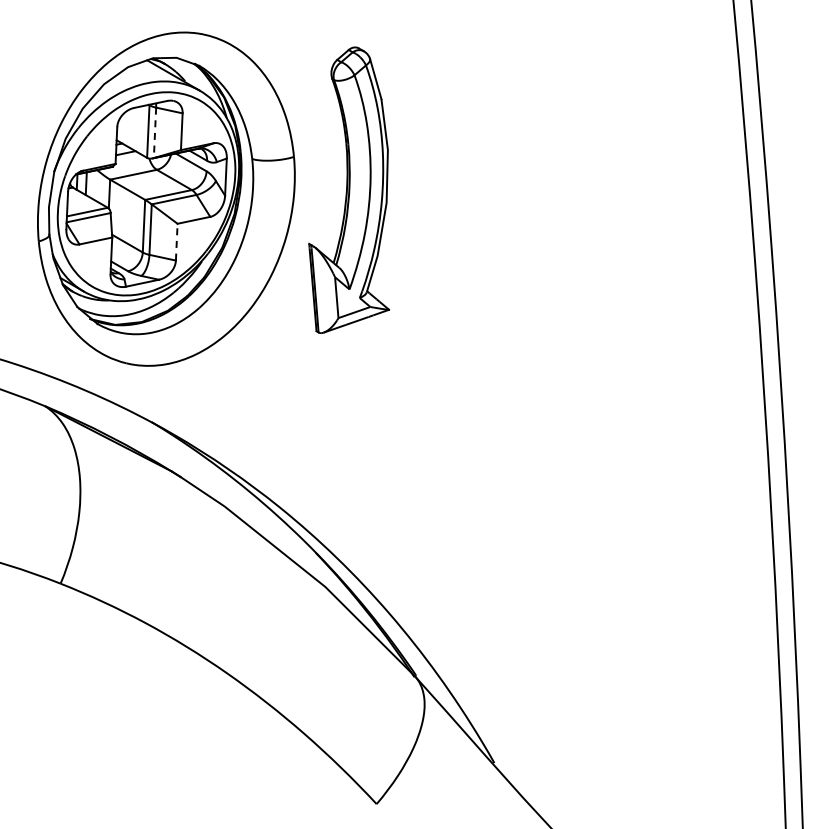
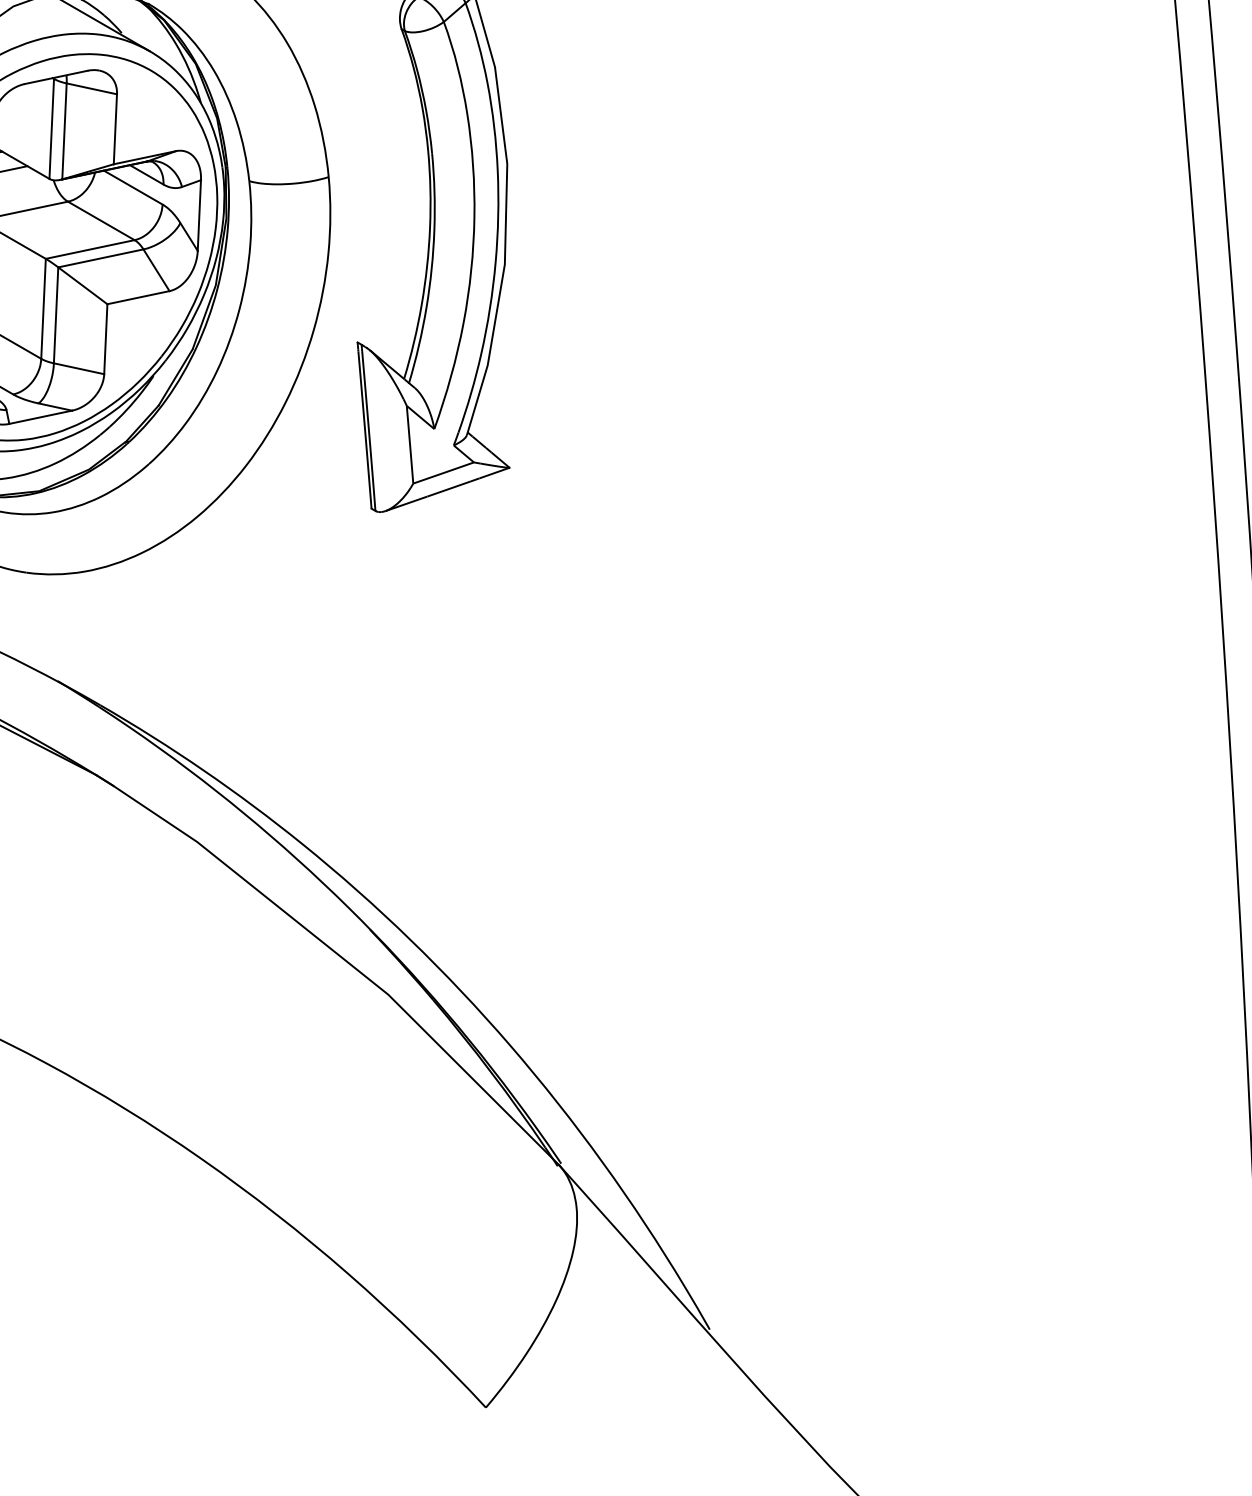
line: (155, 133) -> (65, 132), dashed -> solid
line: (176, 241) -> (105, 337), dashed -> solid

